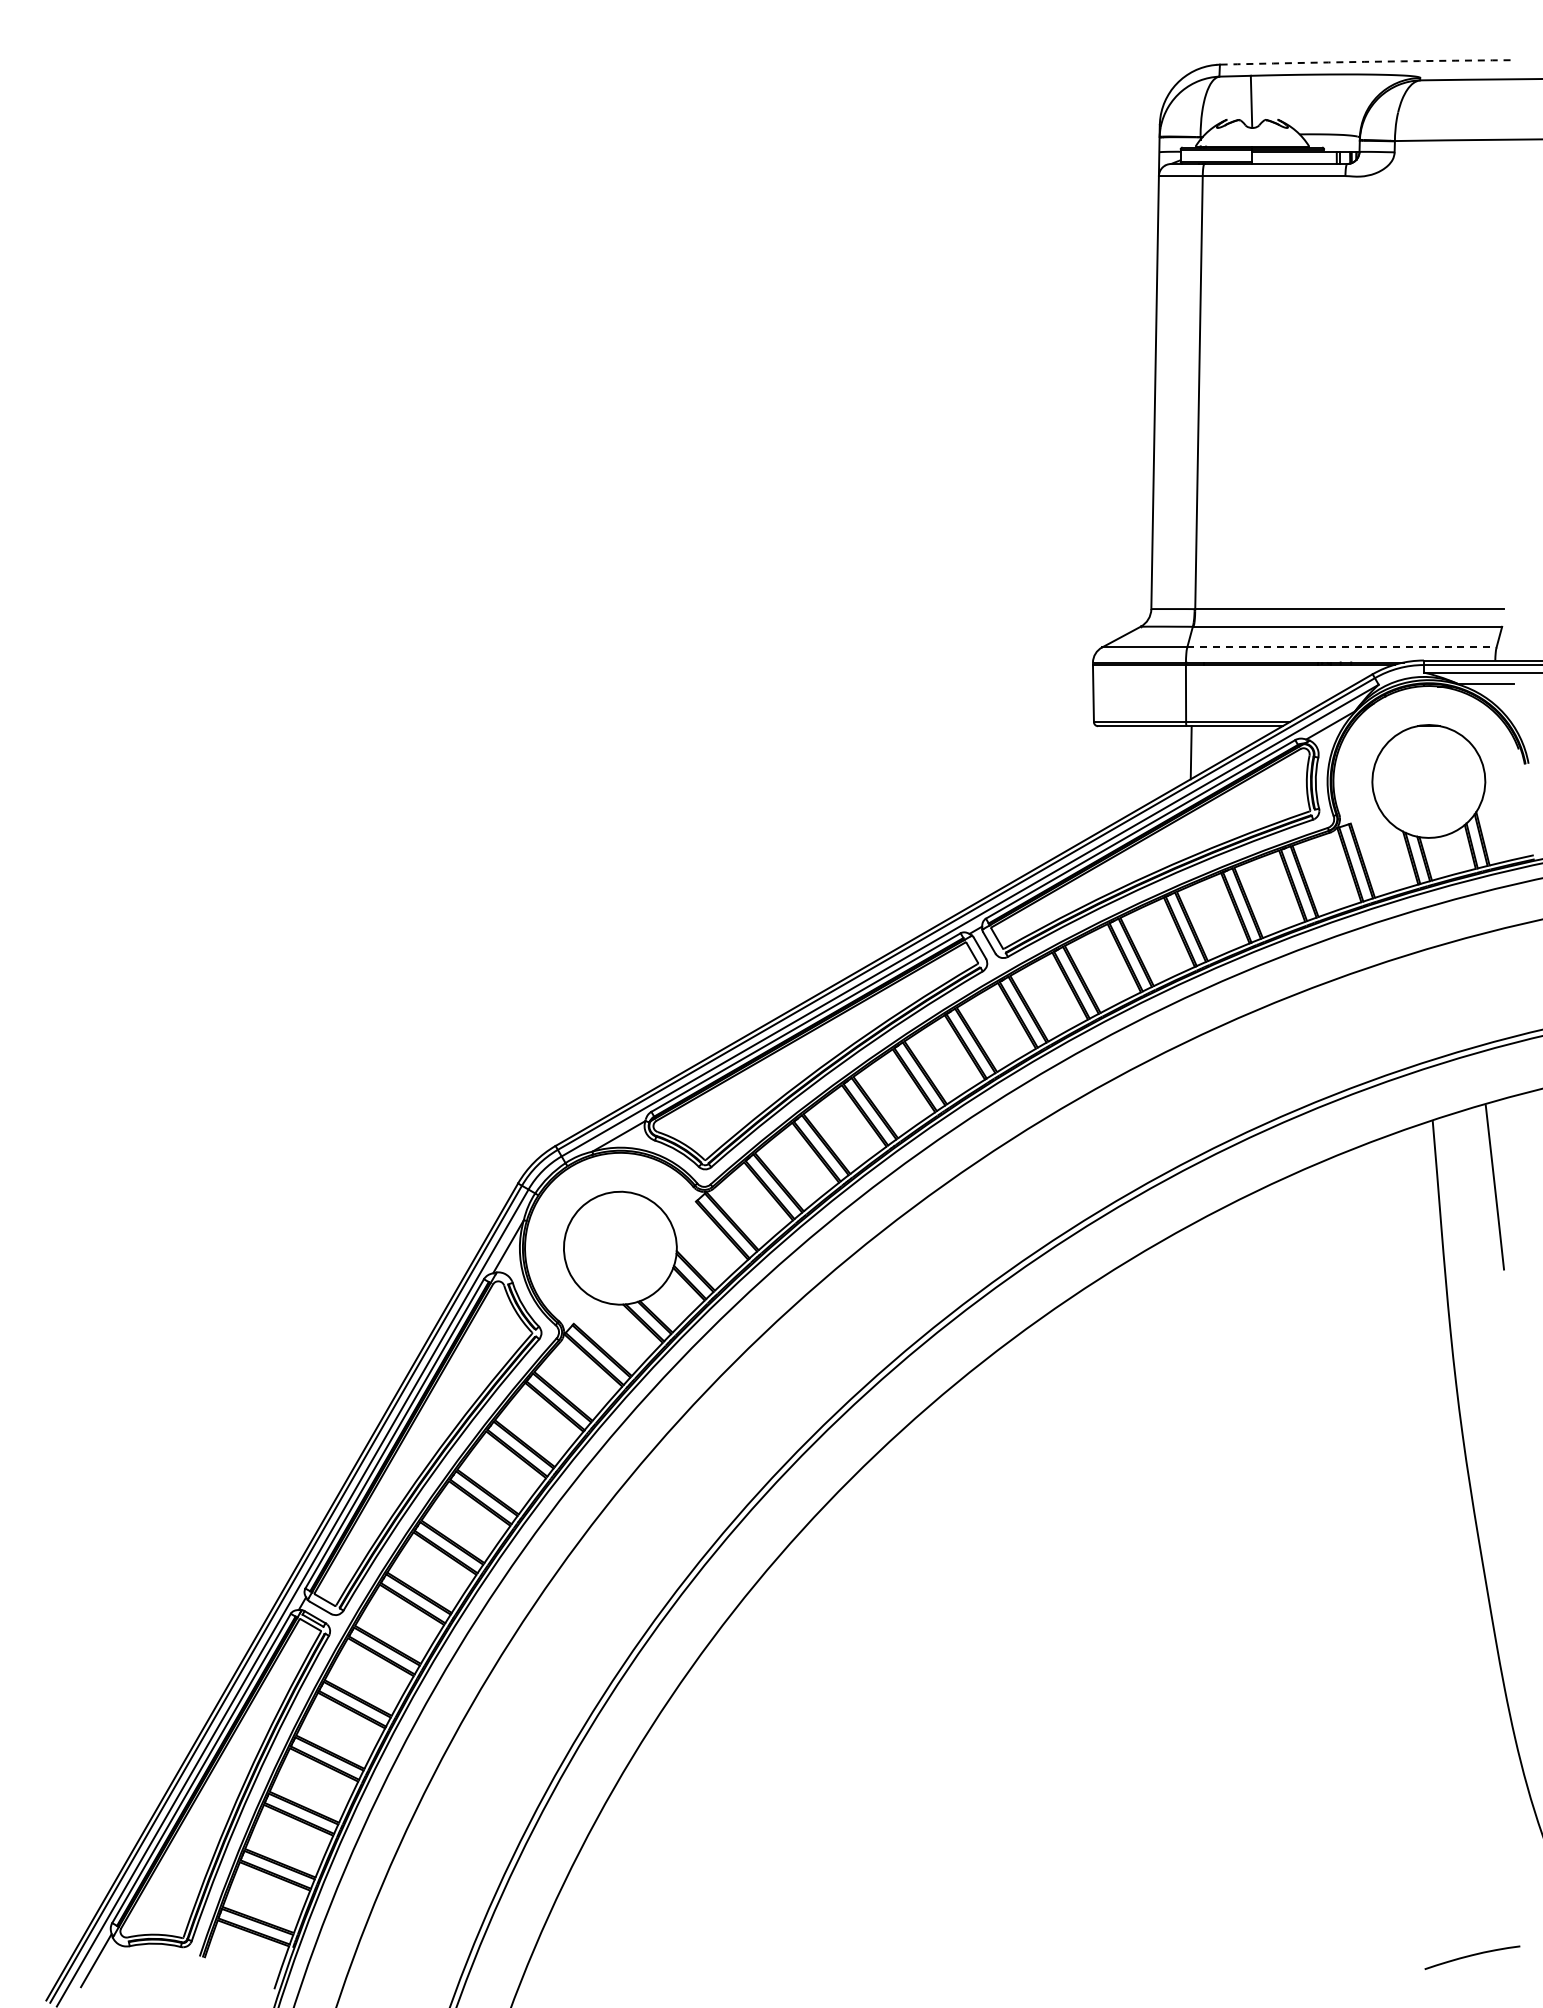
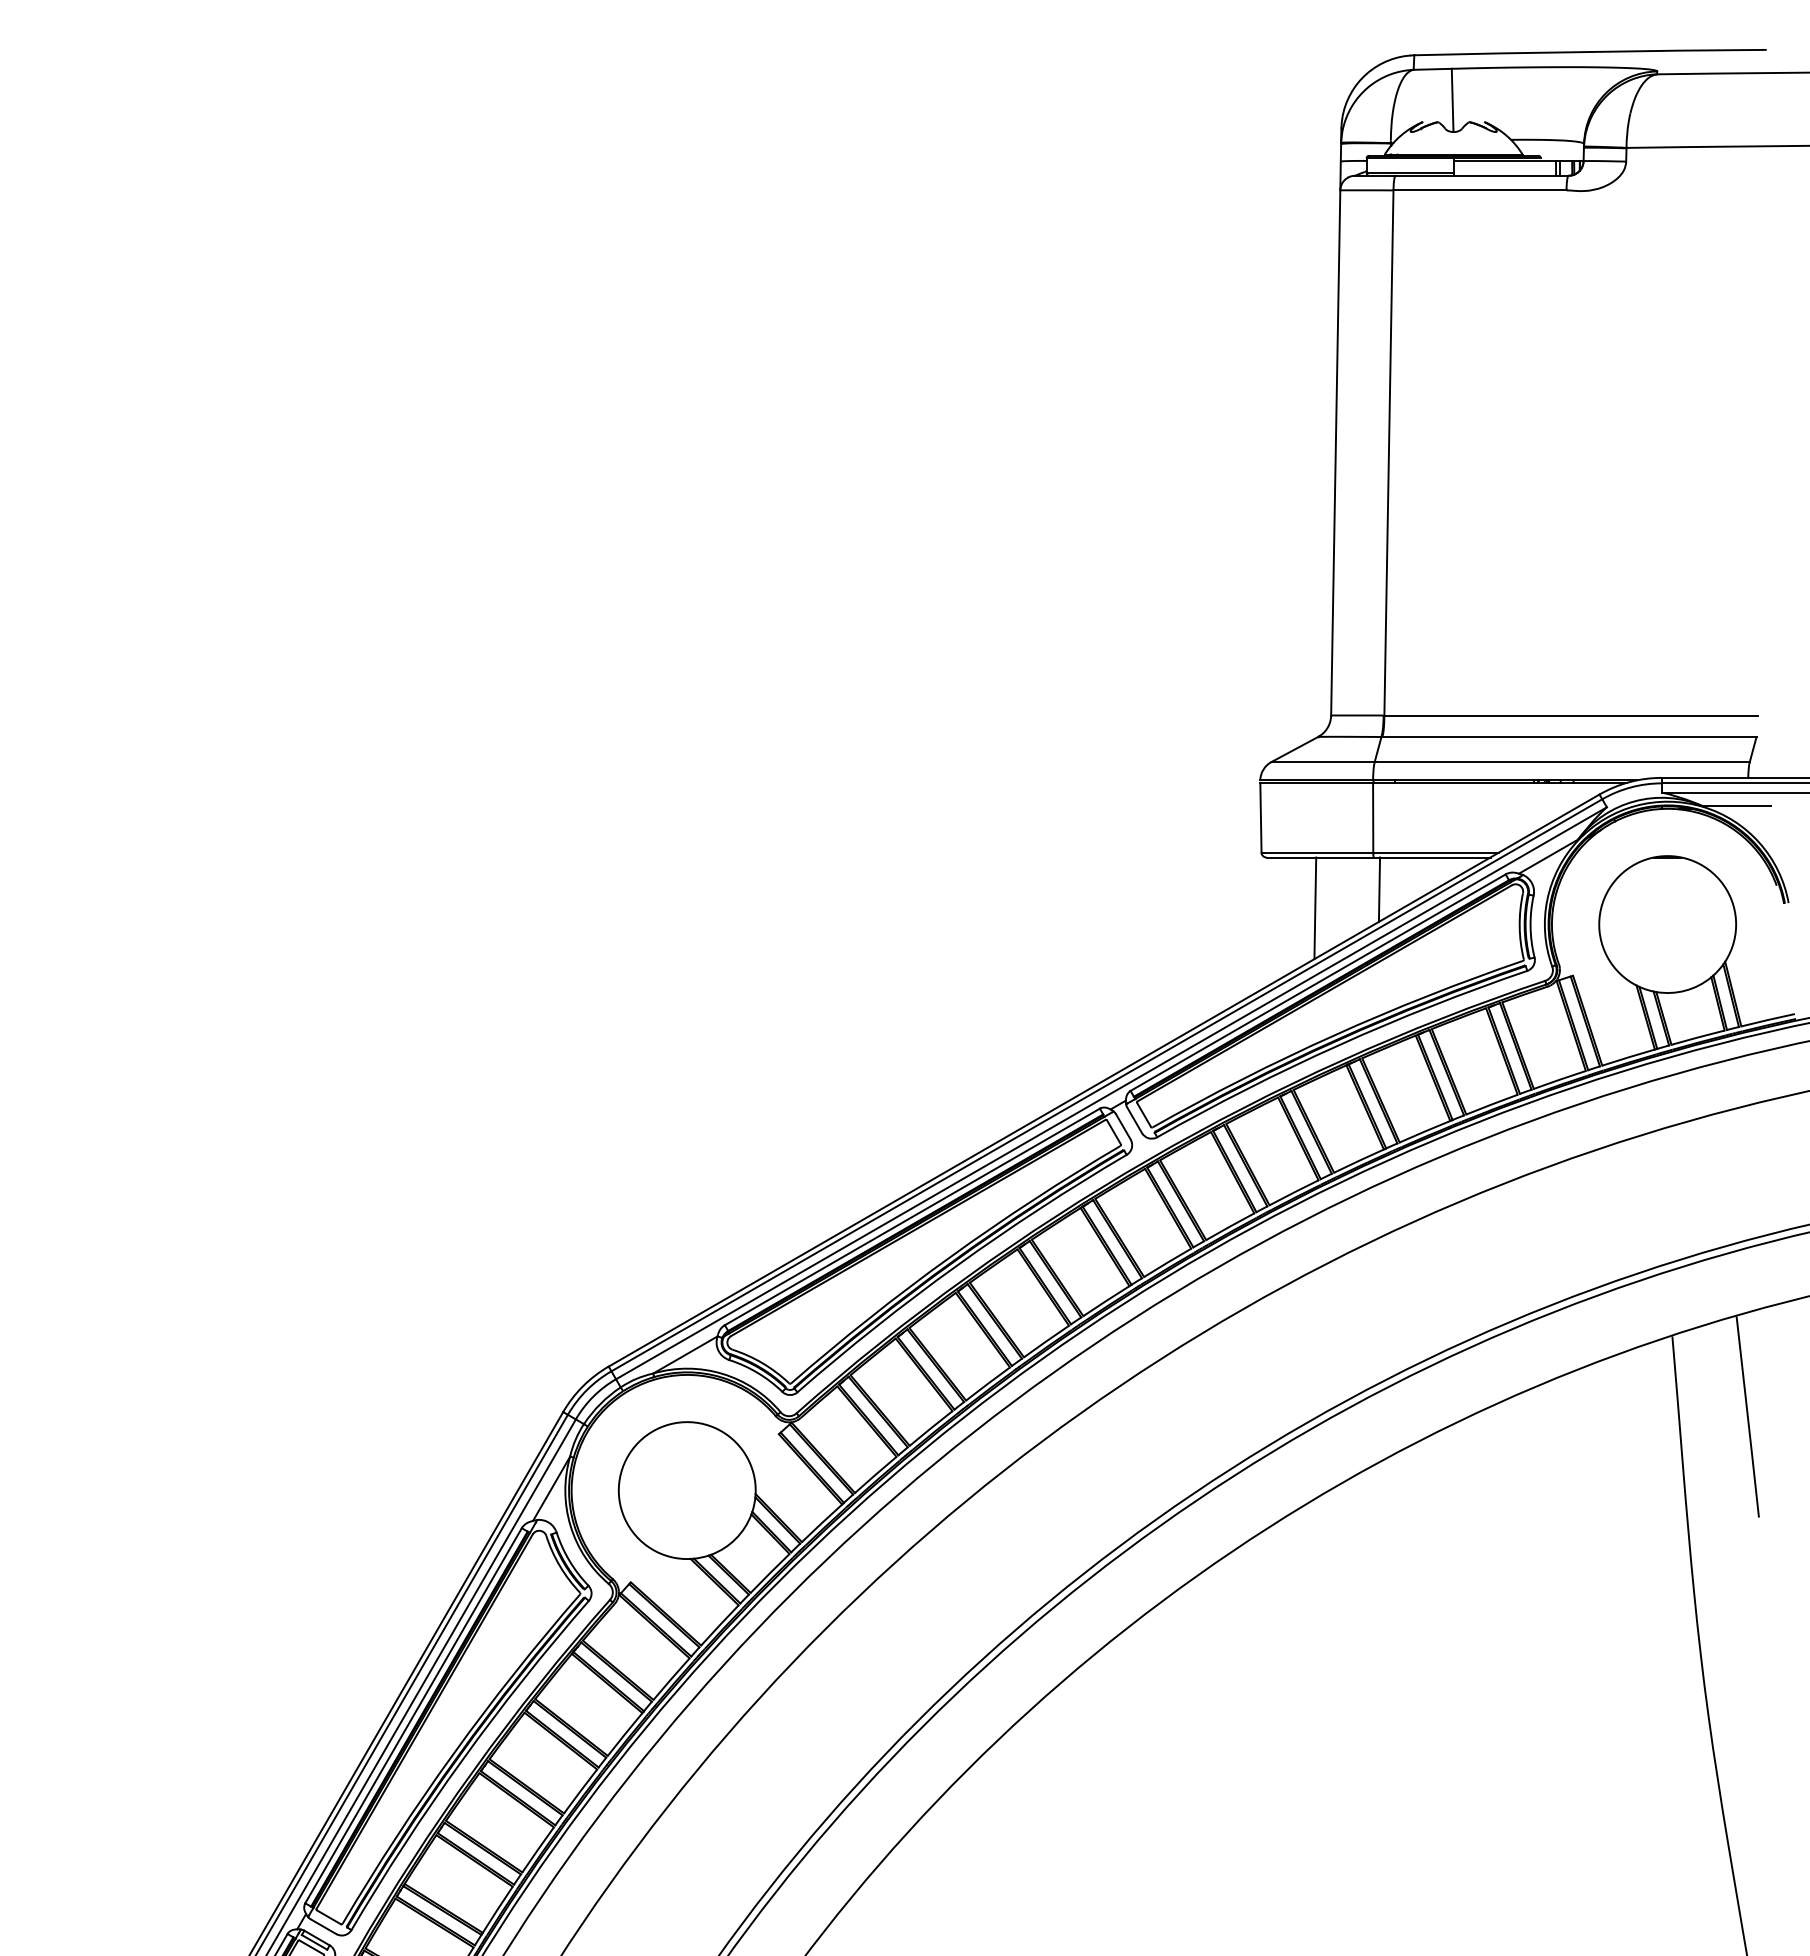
arc: (1364, 61) -> (1589, 51), dashed -> solid
line: (1341, 647) -> (1561, 762), dashed -> solid
line: (1138, 767) -> (1315, 907), added

